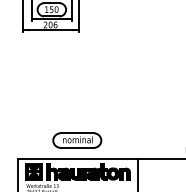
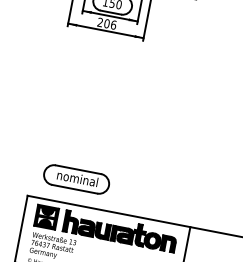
part: (77, 140) -> (76, 179), moved

